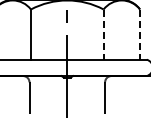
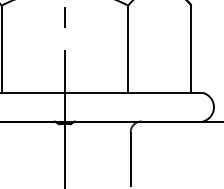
line: (103, 35) -> (127, 50), dashed -> solid
line: (140, 35) -> (192, 50), dashed -> solid

